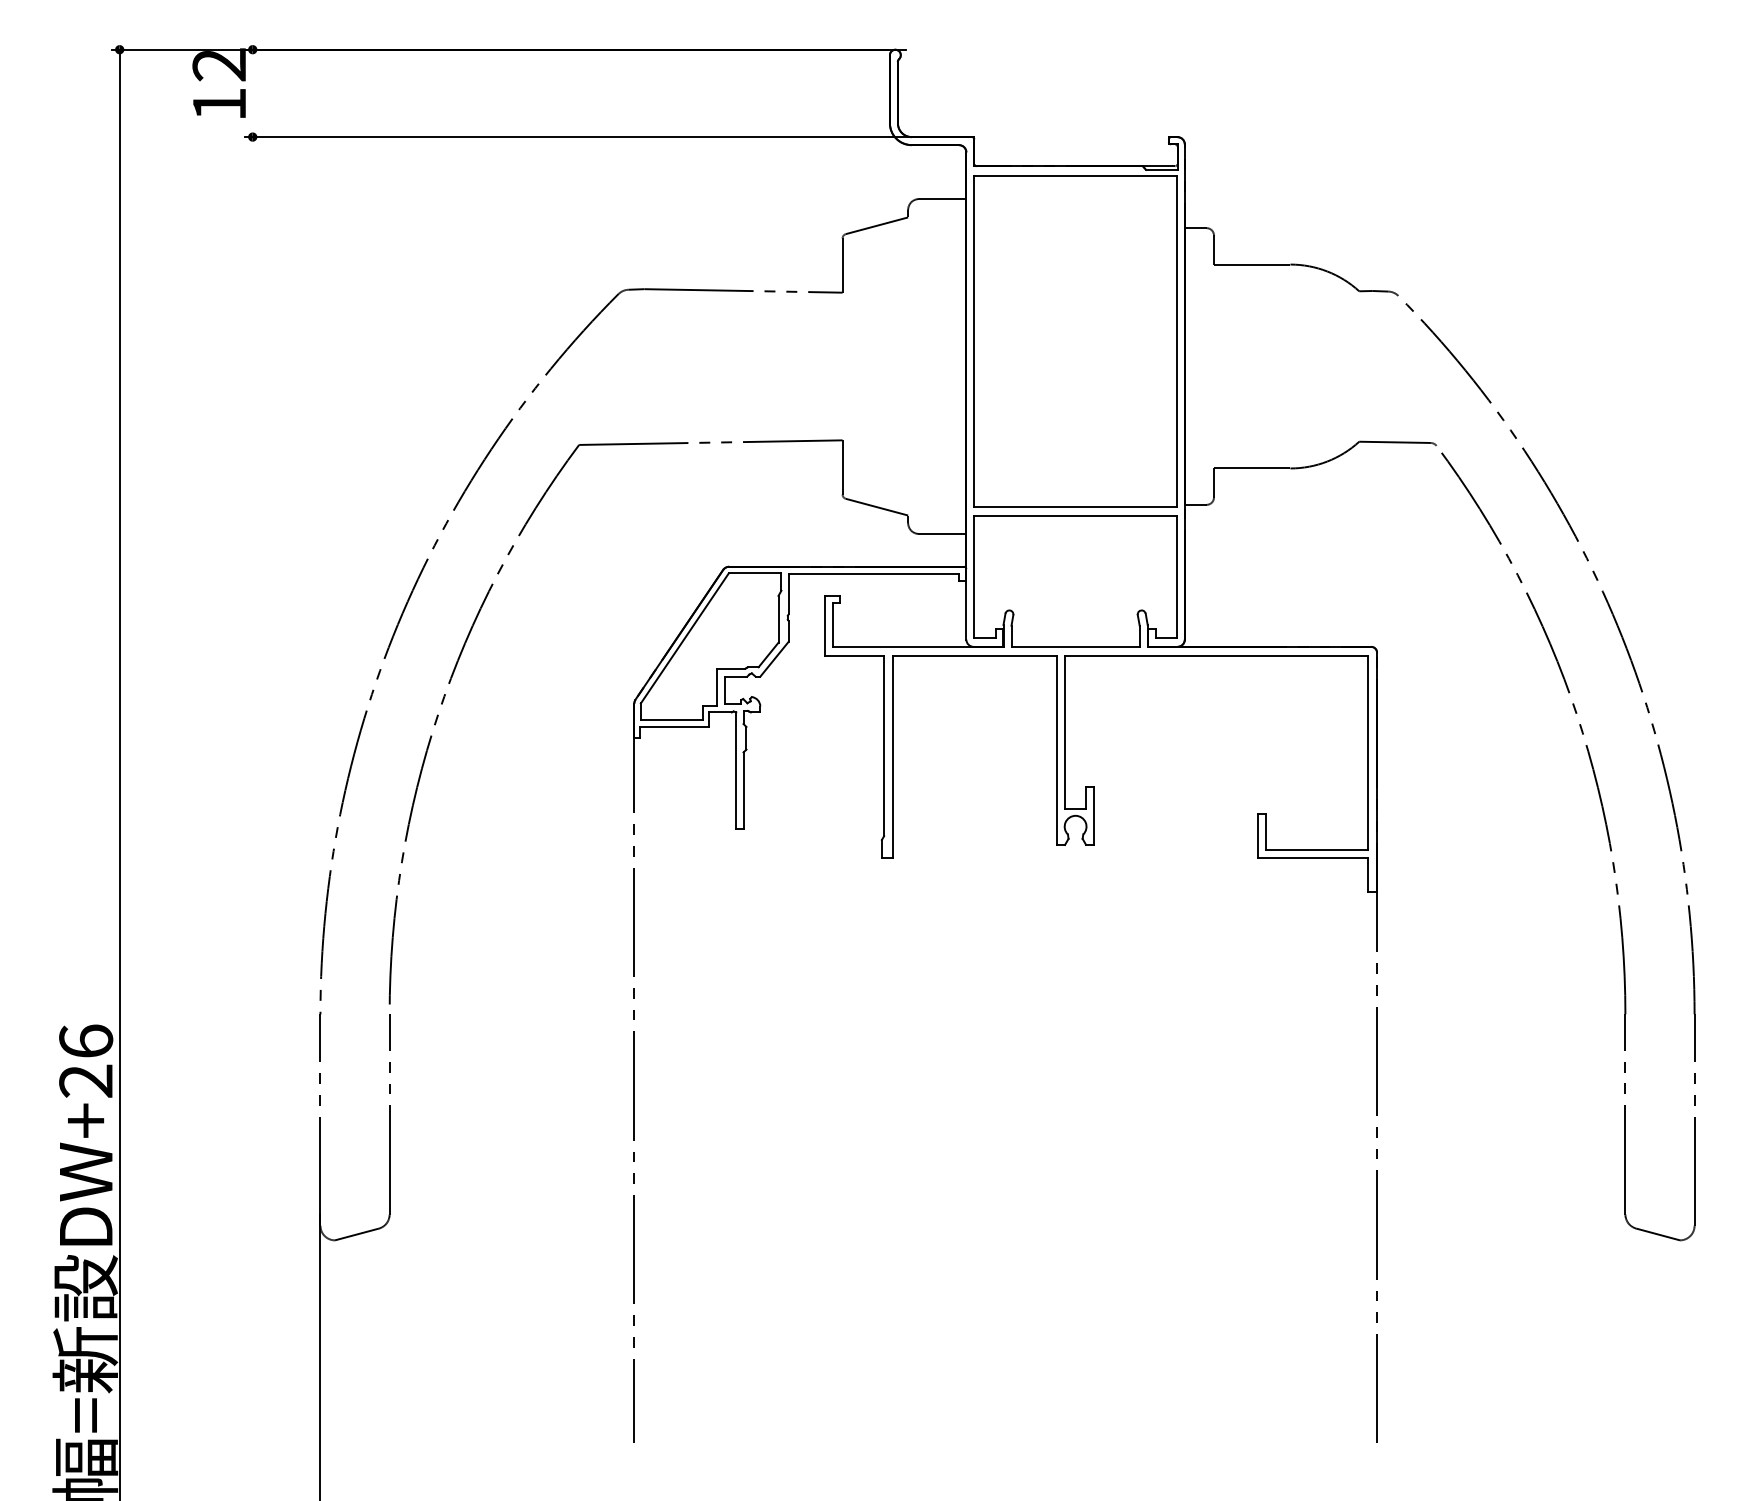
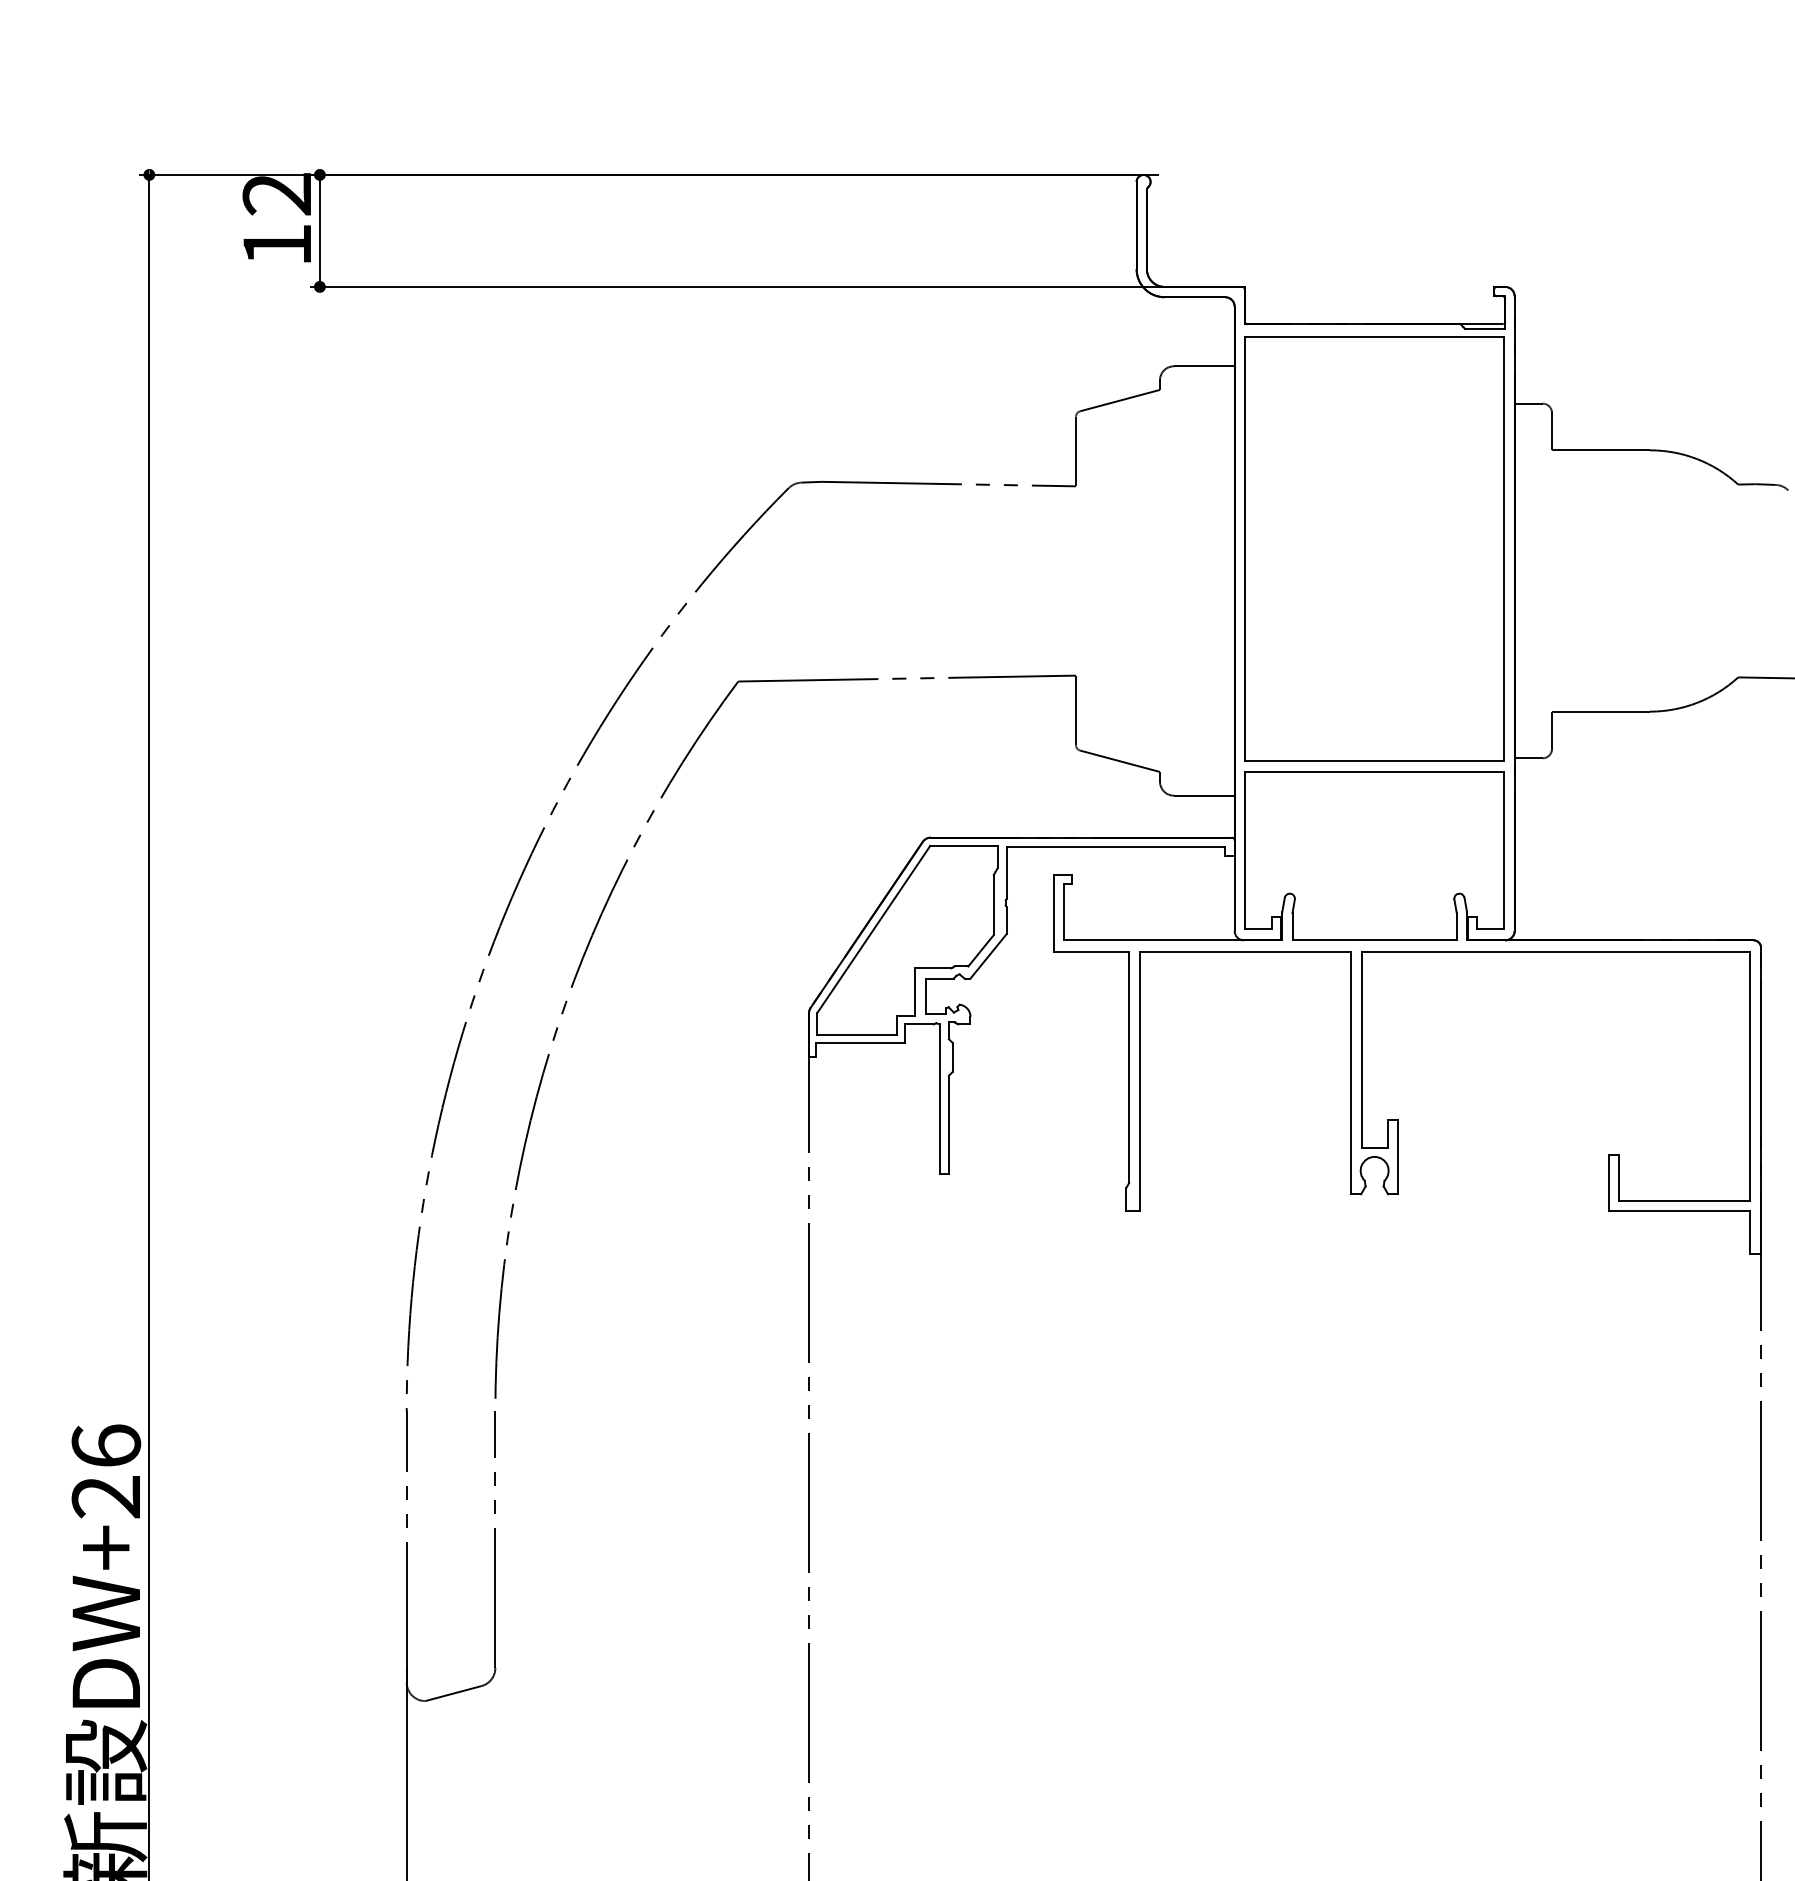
line: (252, 93) -> (319, 231), added

